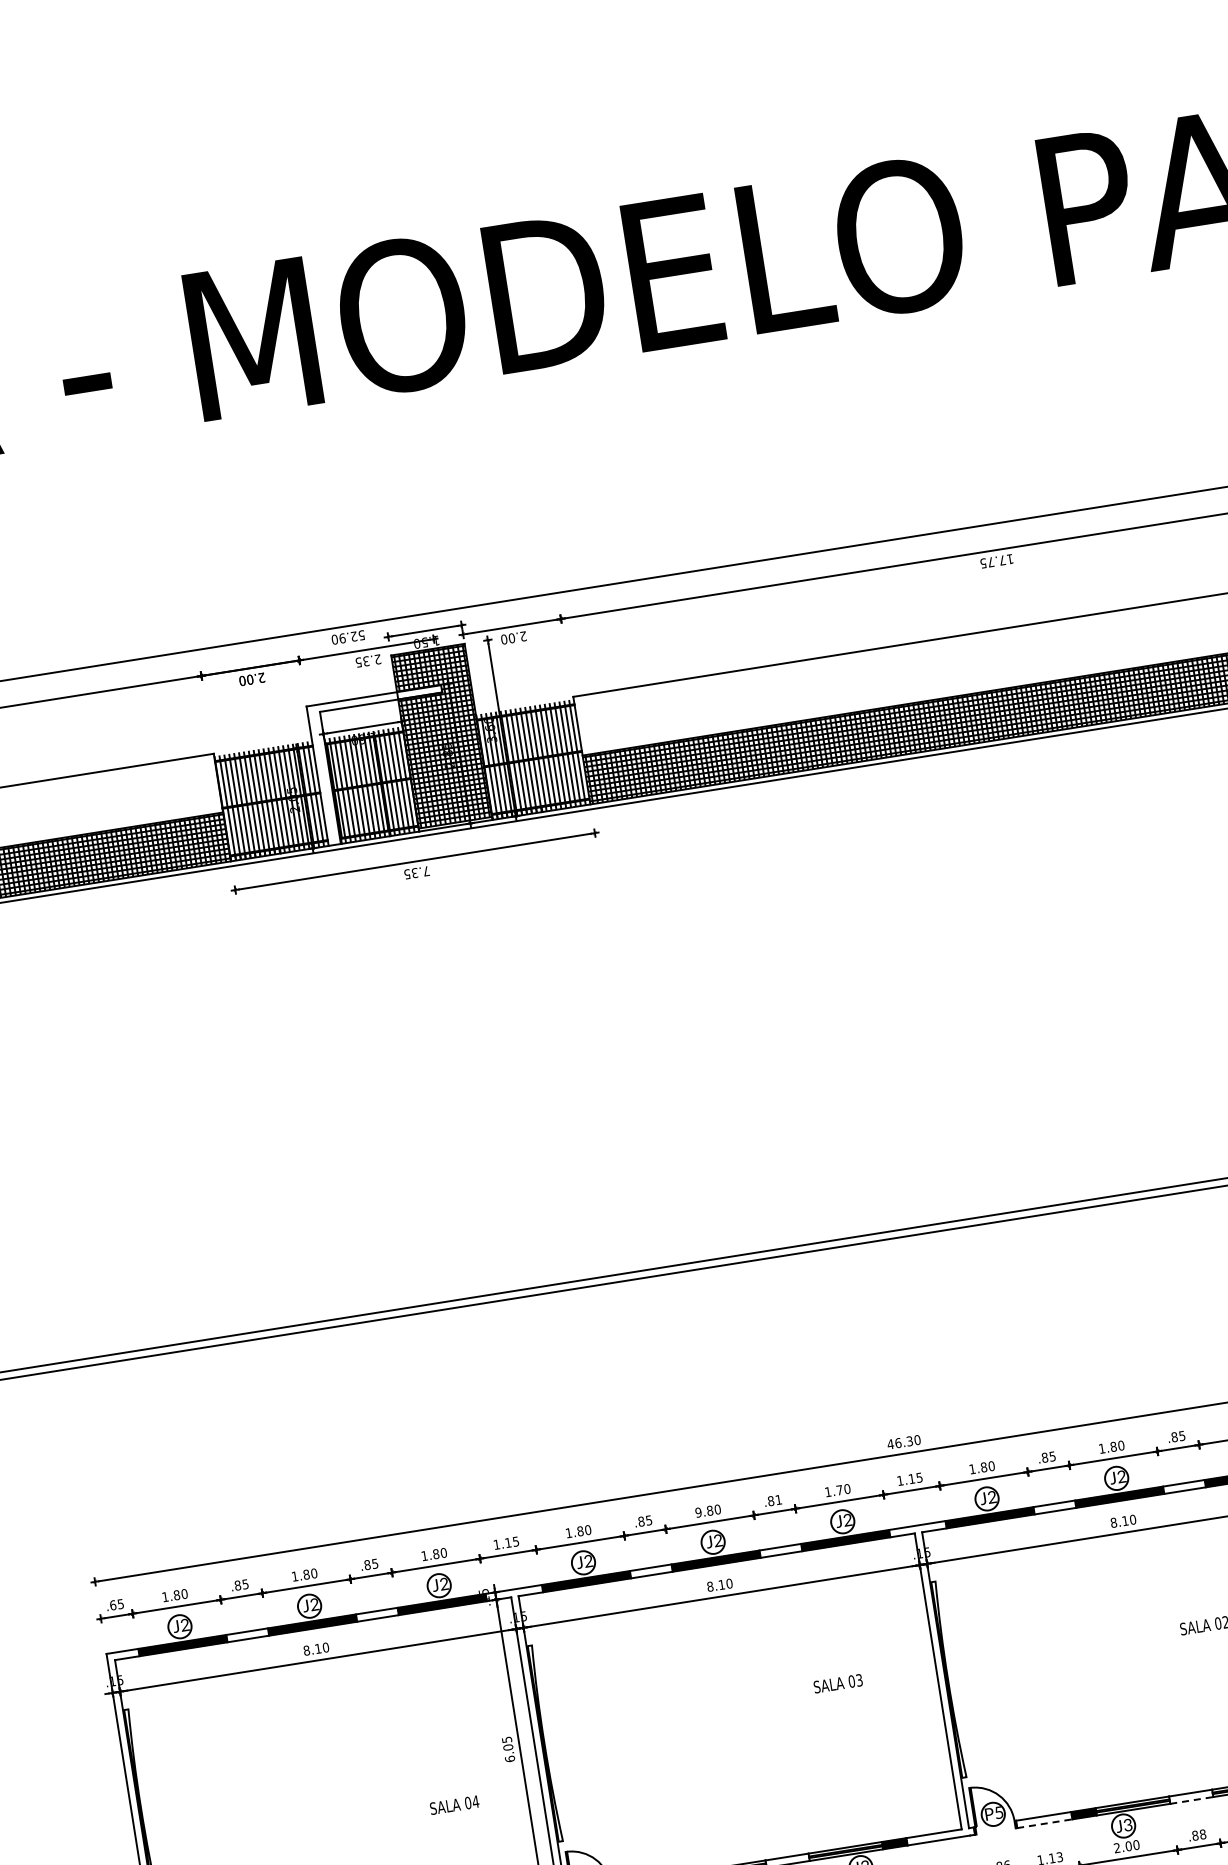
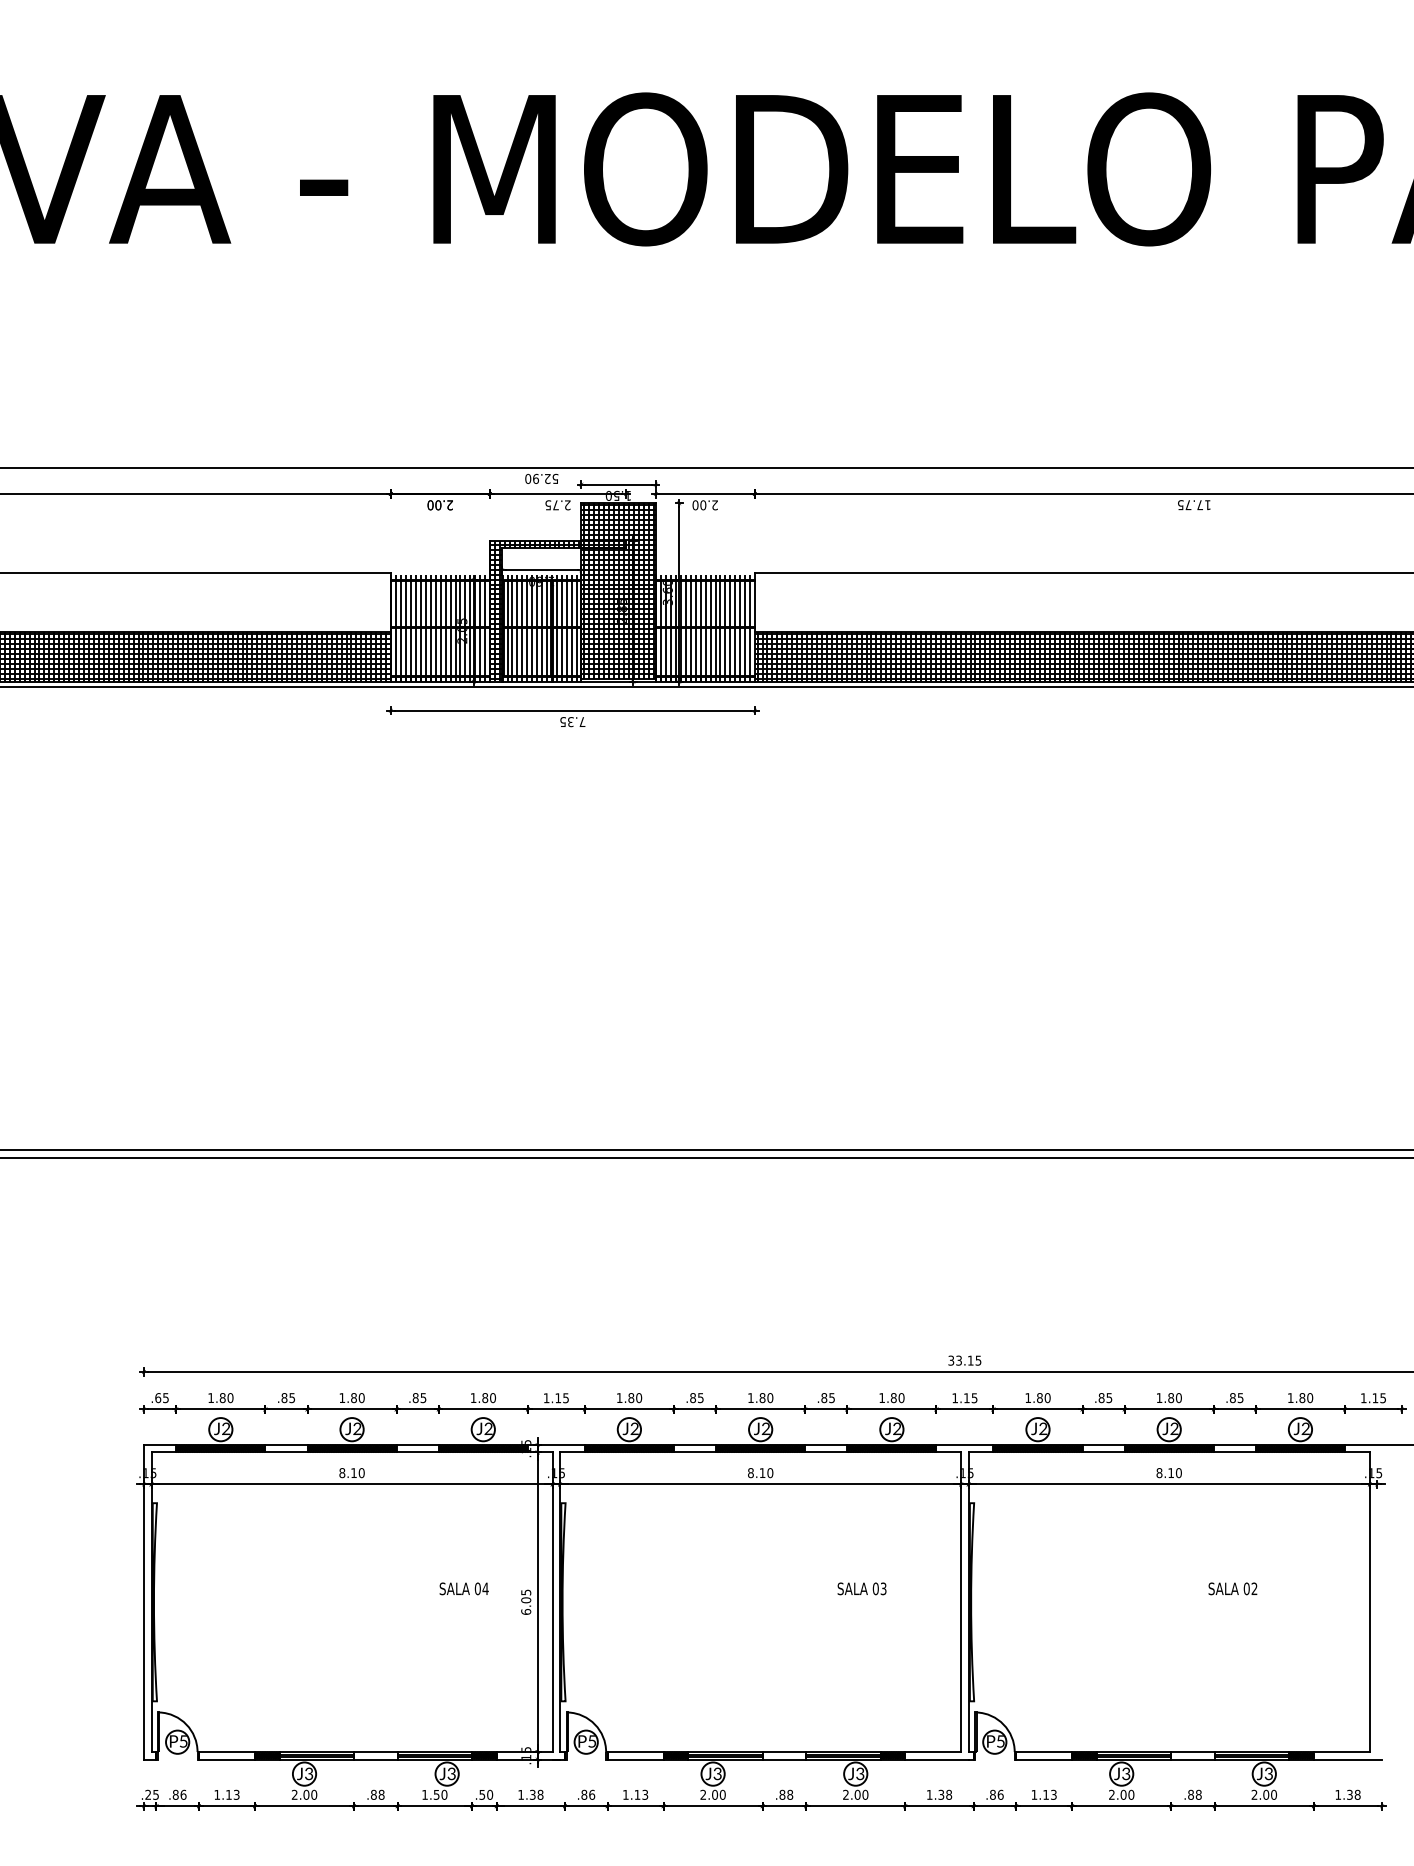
text: (365, 661) -> (555, 505), 2.35 -> 2.75
hatch: (384, 765) -> (557, 610), added
text: (903, 1442) -> (964, 1360), 46.30 -> 33.15
text: (839, 1490) -> (893, 1398), 1.70 -> 1.80
text: (778, 1500) -> (831, 1398), .81 -> .85
text: (698, 1513) -> (750, 1398), 9.80 -> 1.80
line: (1192, 1800) -> (1193, 1759), dashed -> solid
text: (453, 1804) -> (463, 1588), moved
line: (1045, 1823) -> (1044, 1759), dashed -> solid

